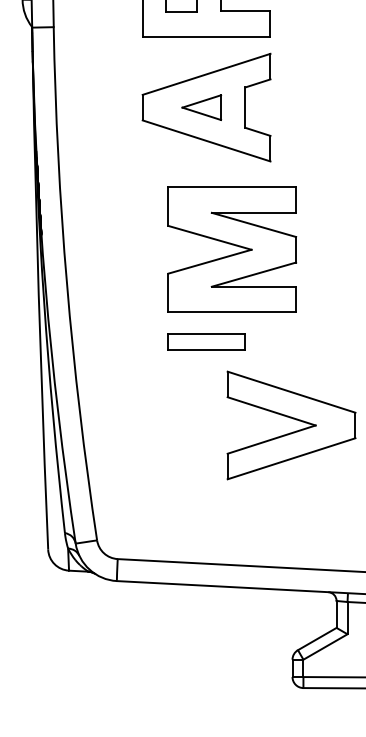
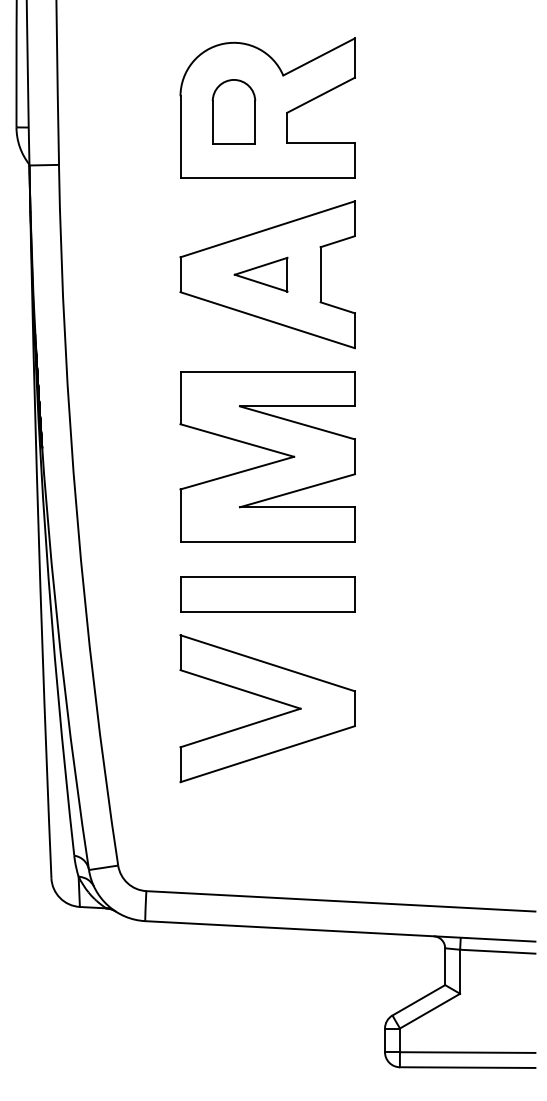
part: (232, 249) -> (267, 456), moved
part: (206, 341) -> (267, 594), size x1.67
part: (294, 419) -> (271, 700), moved

